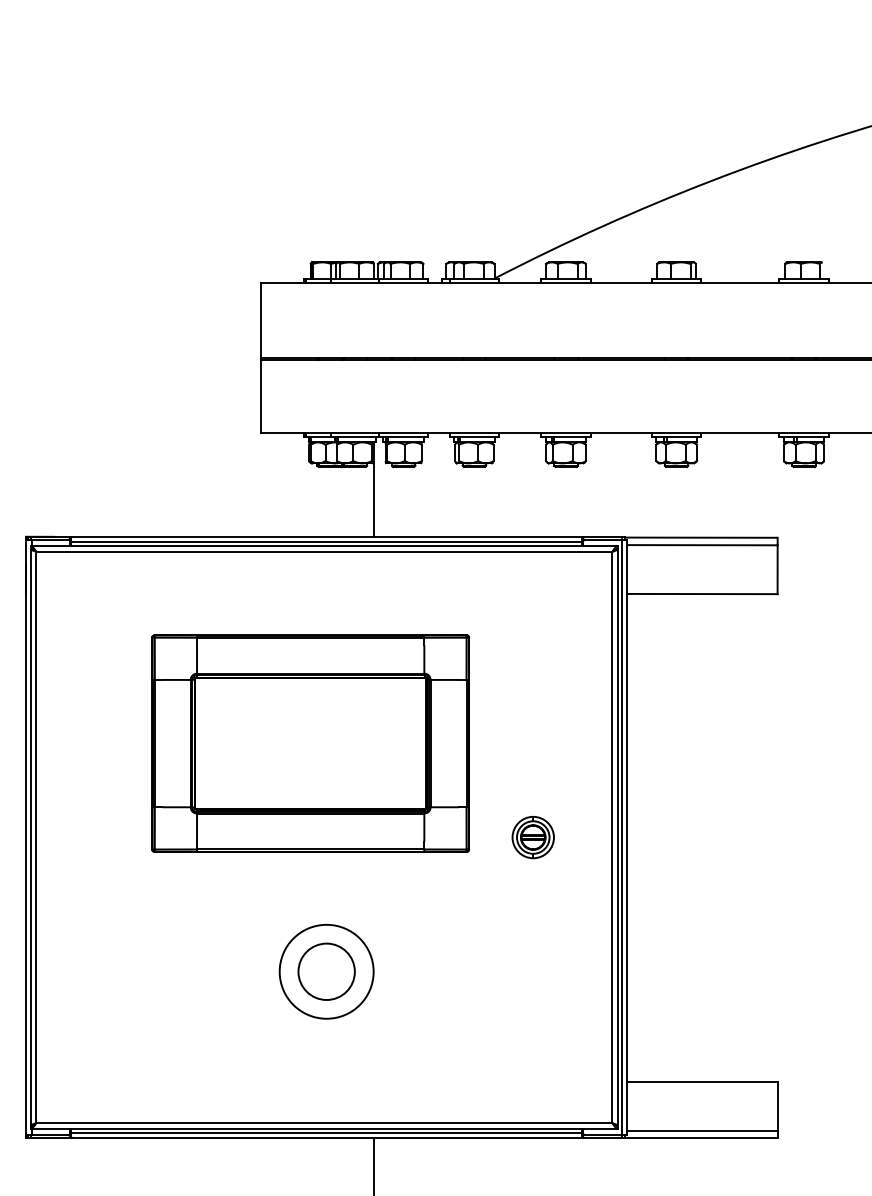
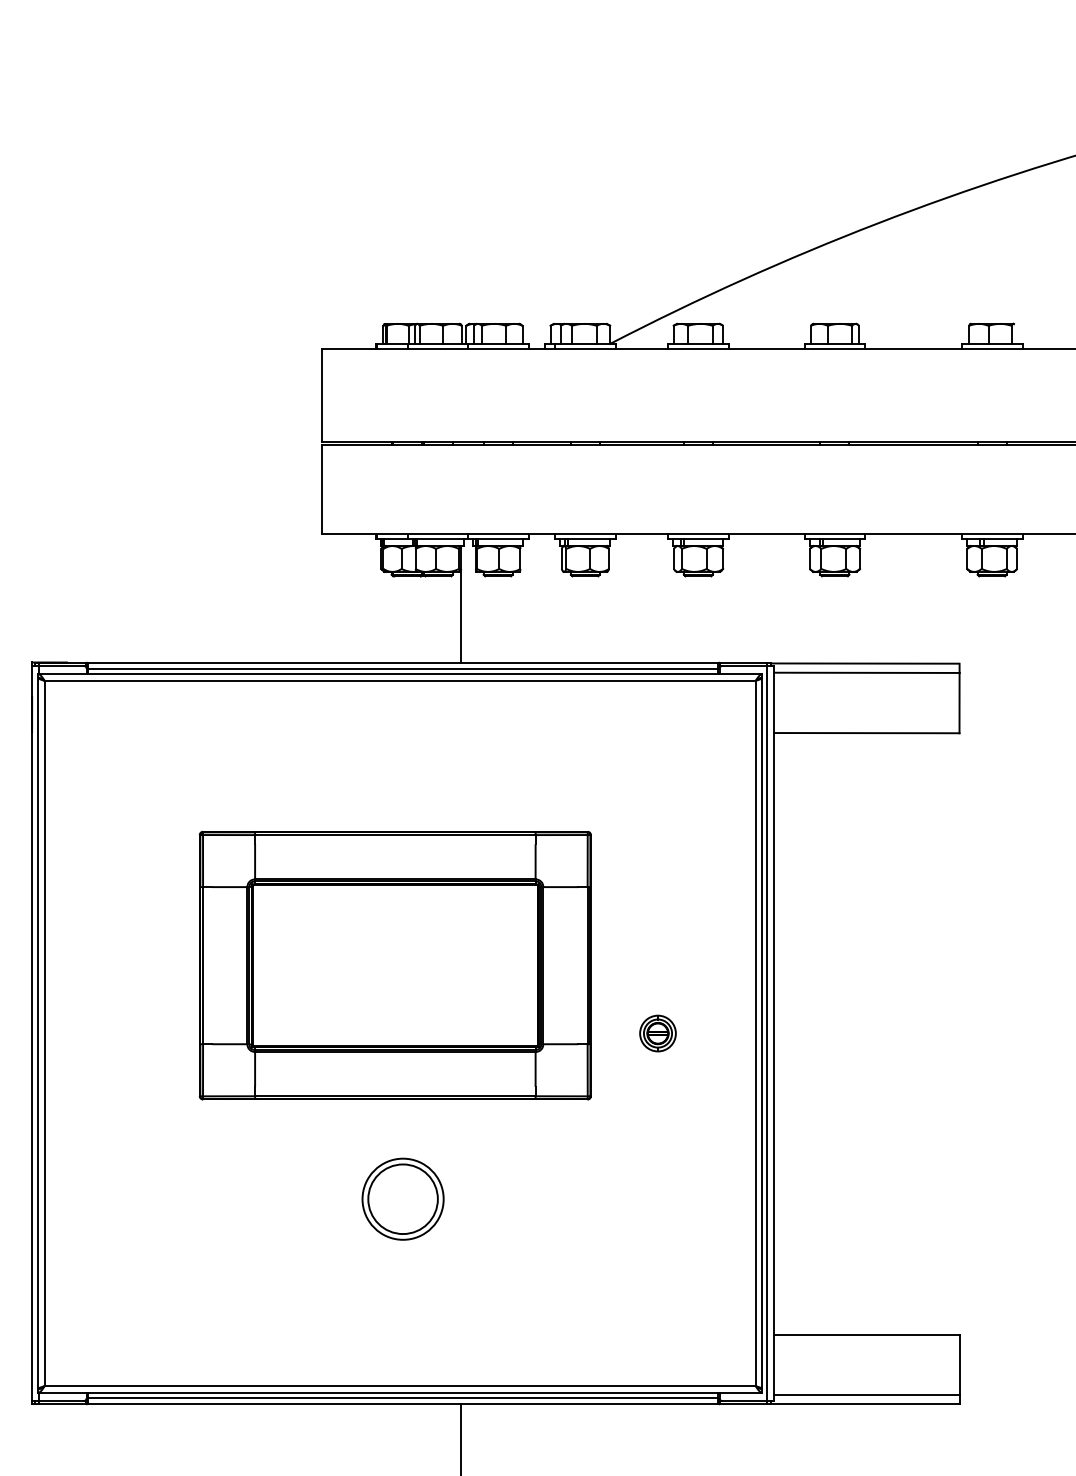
part: (309, 743) -> (394, 965), moved
part: (532, 837) -> (657, 1033), size x0.7
circle: (327, 971) -> (403, 1199), size x0.7

